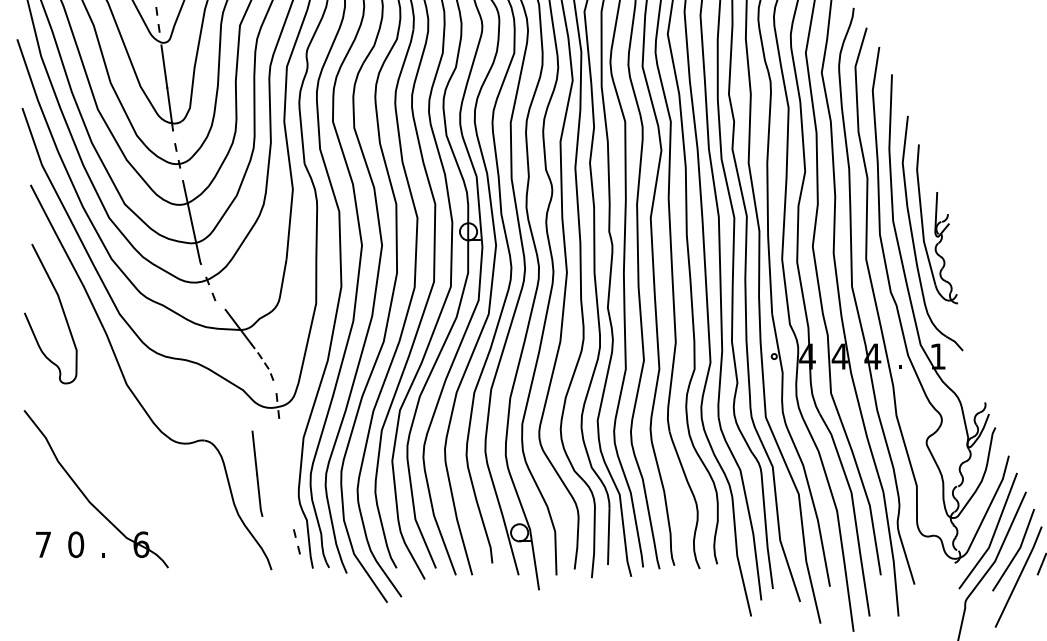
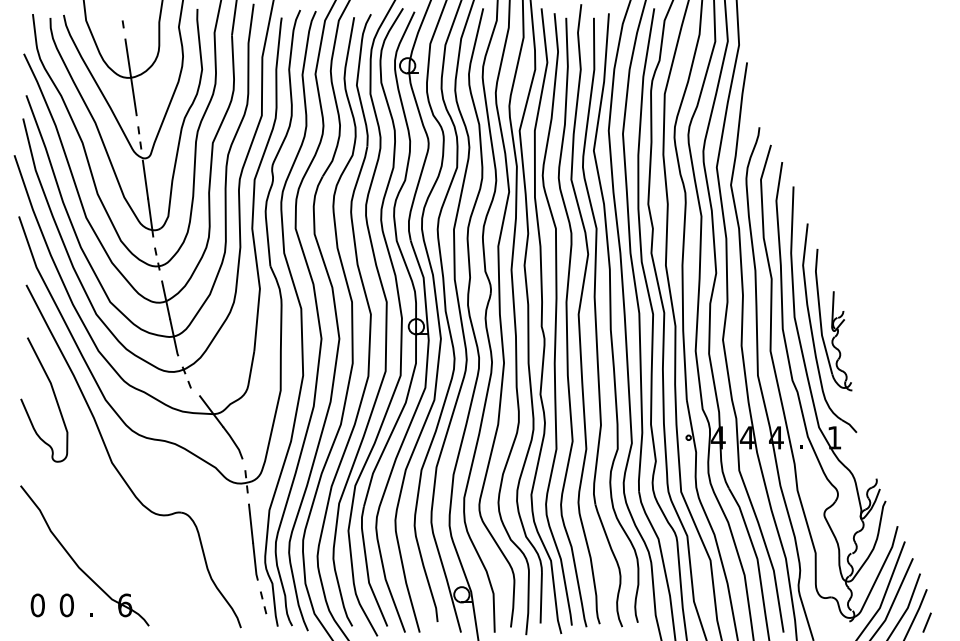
line: (264, 361) -> (234, 442), dashed -> solid
line: (257, 472) -> (253, 541), moved
text: (43, 544) -> (37, 605), 7 -> 0

